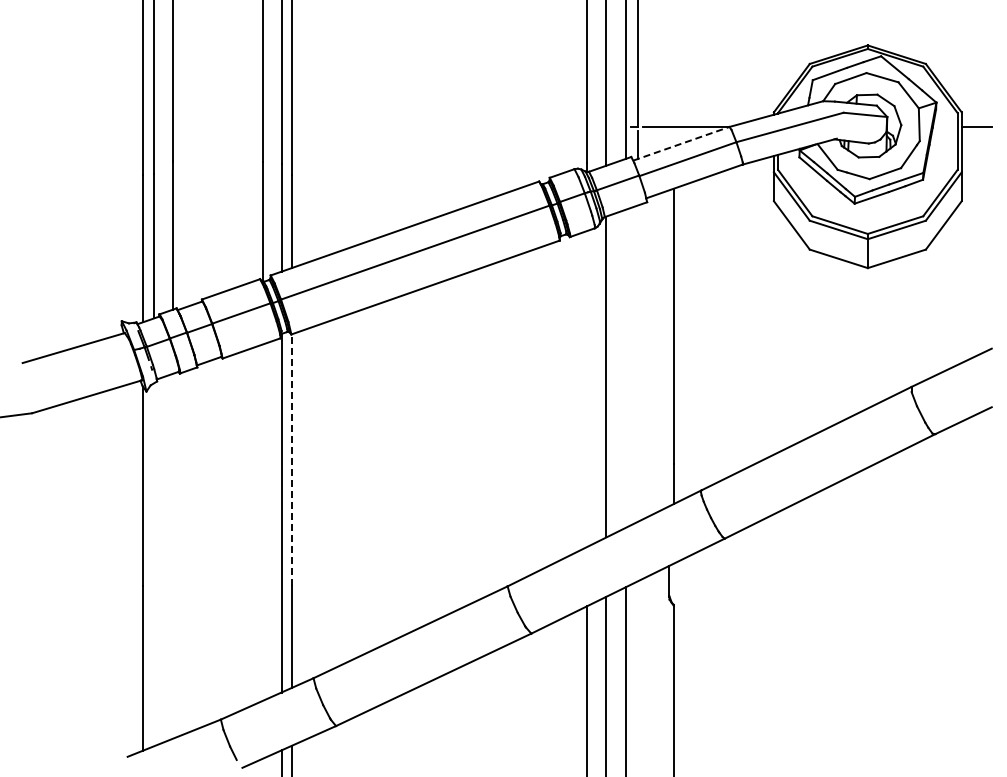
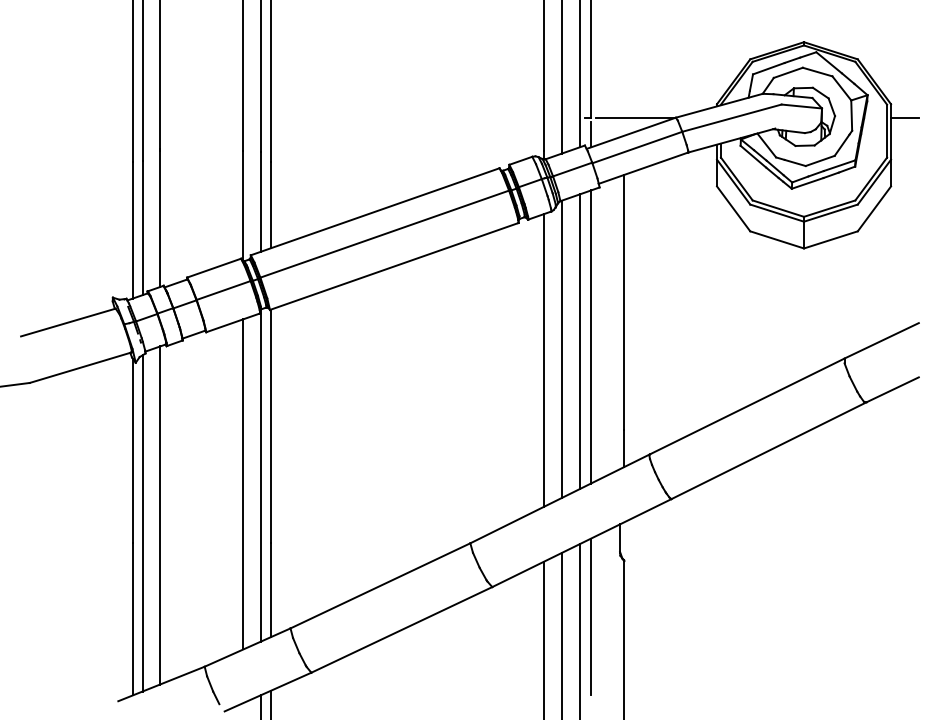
line: (681, 143) -> (631, 133), dashed -> solid
line: (637, 363) -> (590, 336), added
line: (625, 368) -> (579, 341), added
line: (586, 389) -> (543, 360), added
line: (292, 459) -> (271, 425), dashed -> solid
line: (262, 522) -> (243, 484), added
line: (172, 555) -> (159, 514), added
line: (153, 564) -> (142, 523), added
line: (637, 665) -> (590, 616), added

